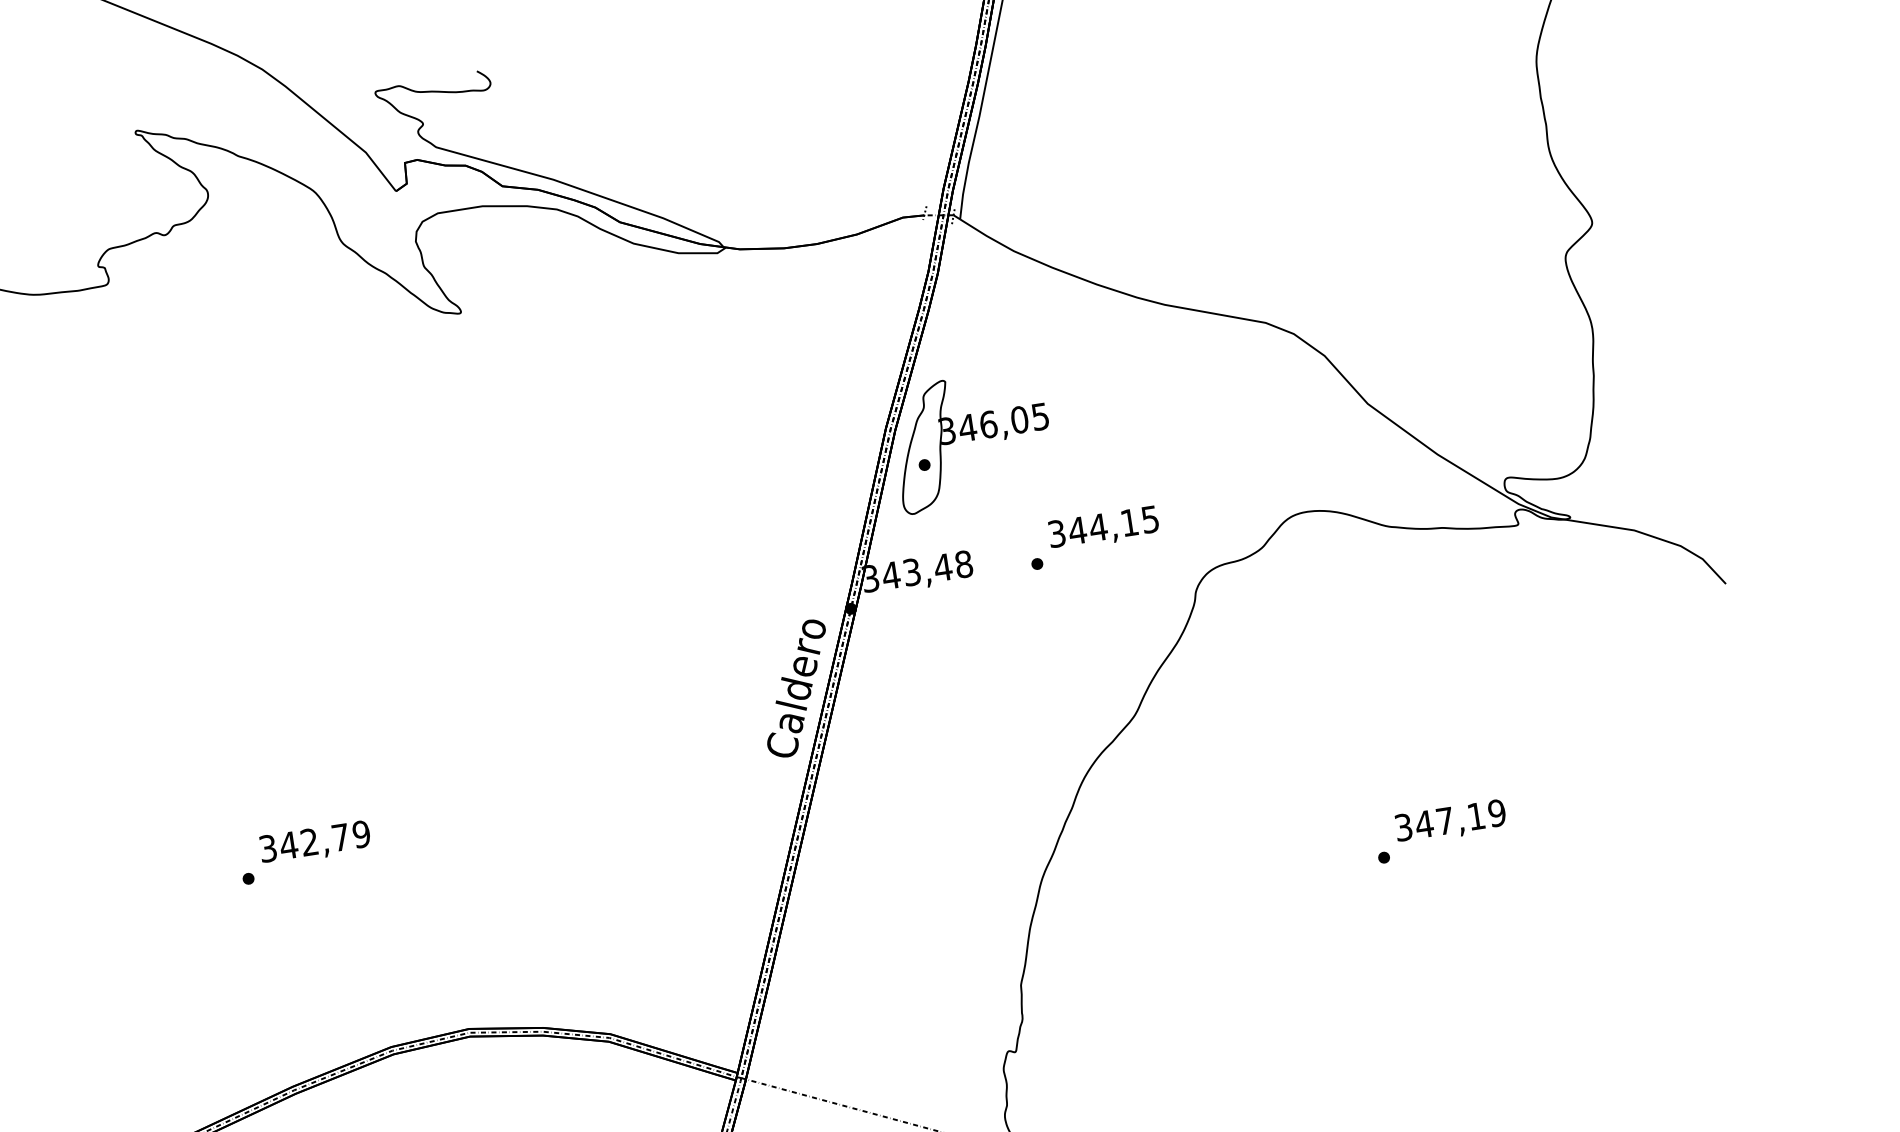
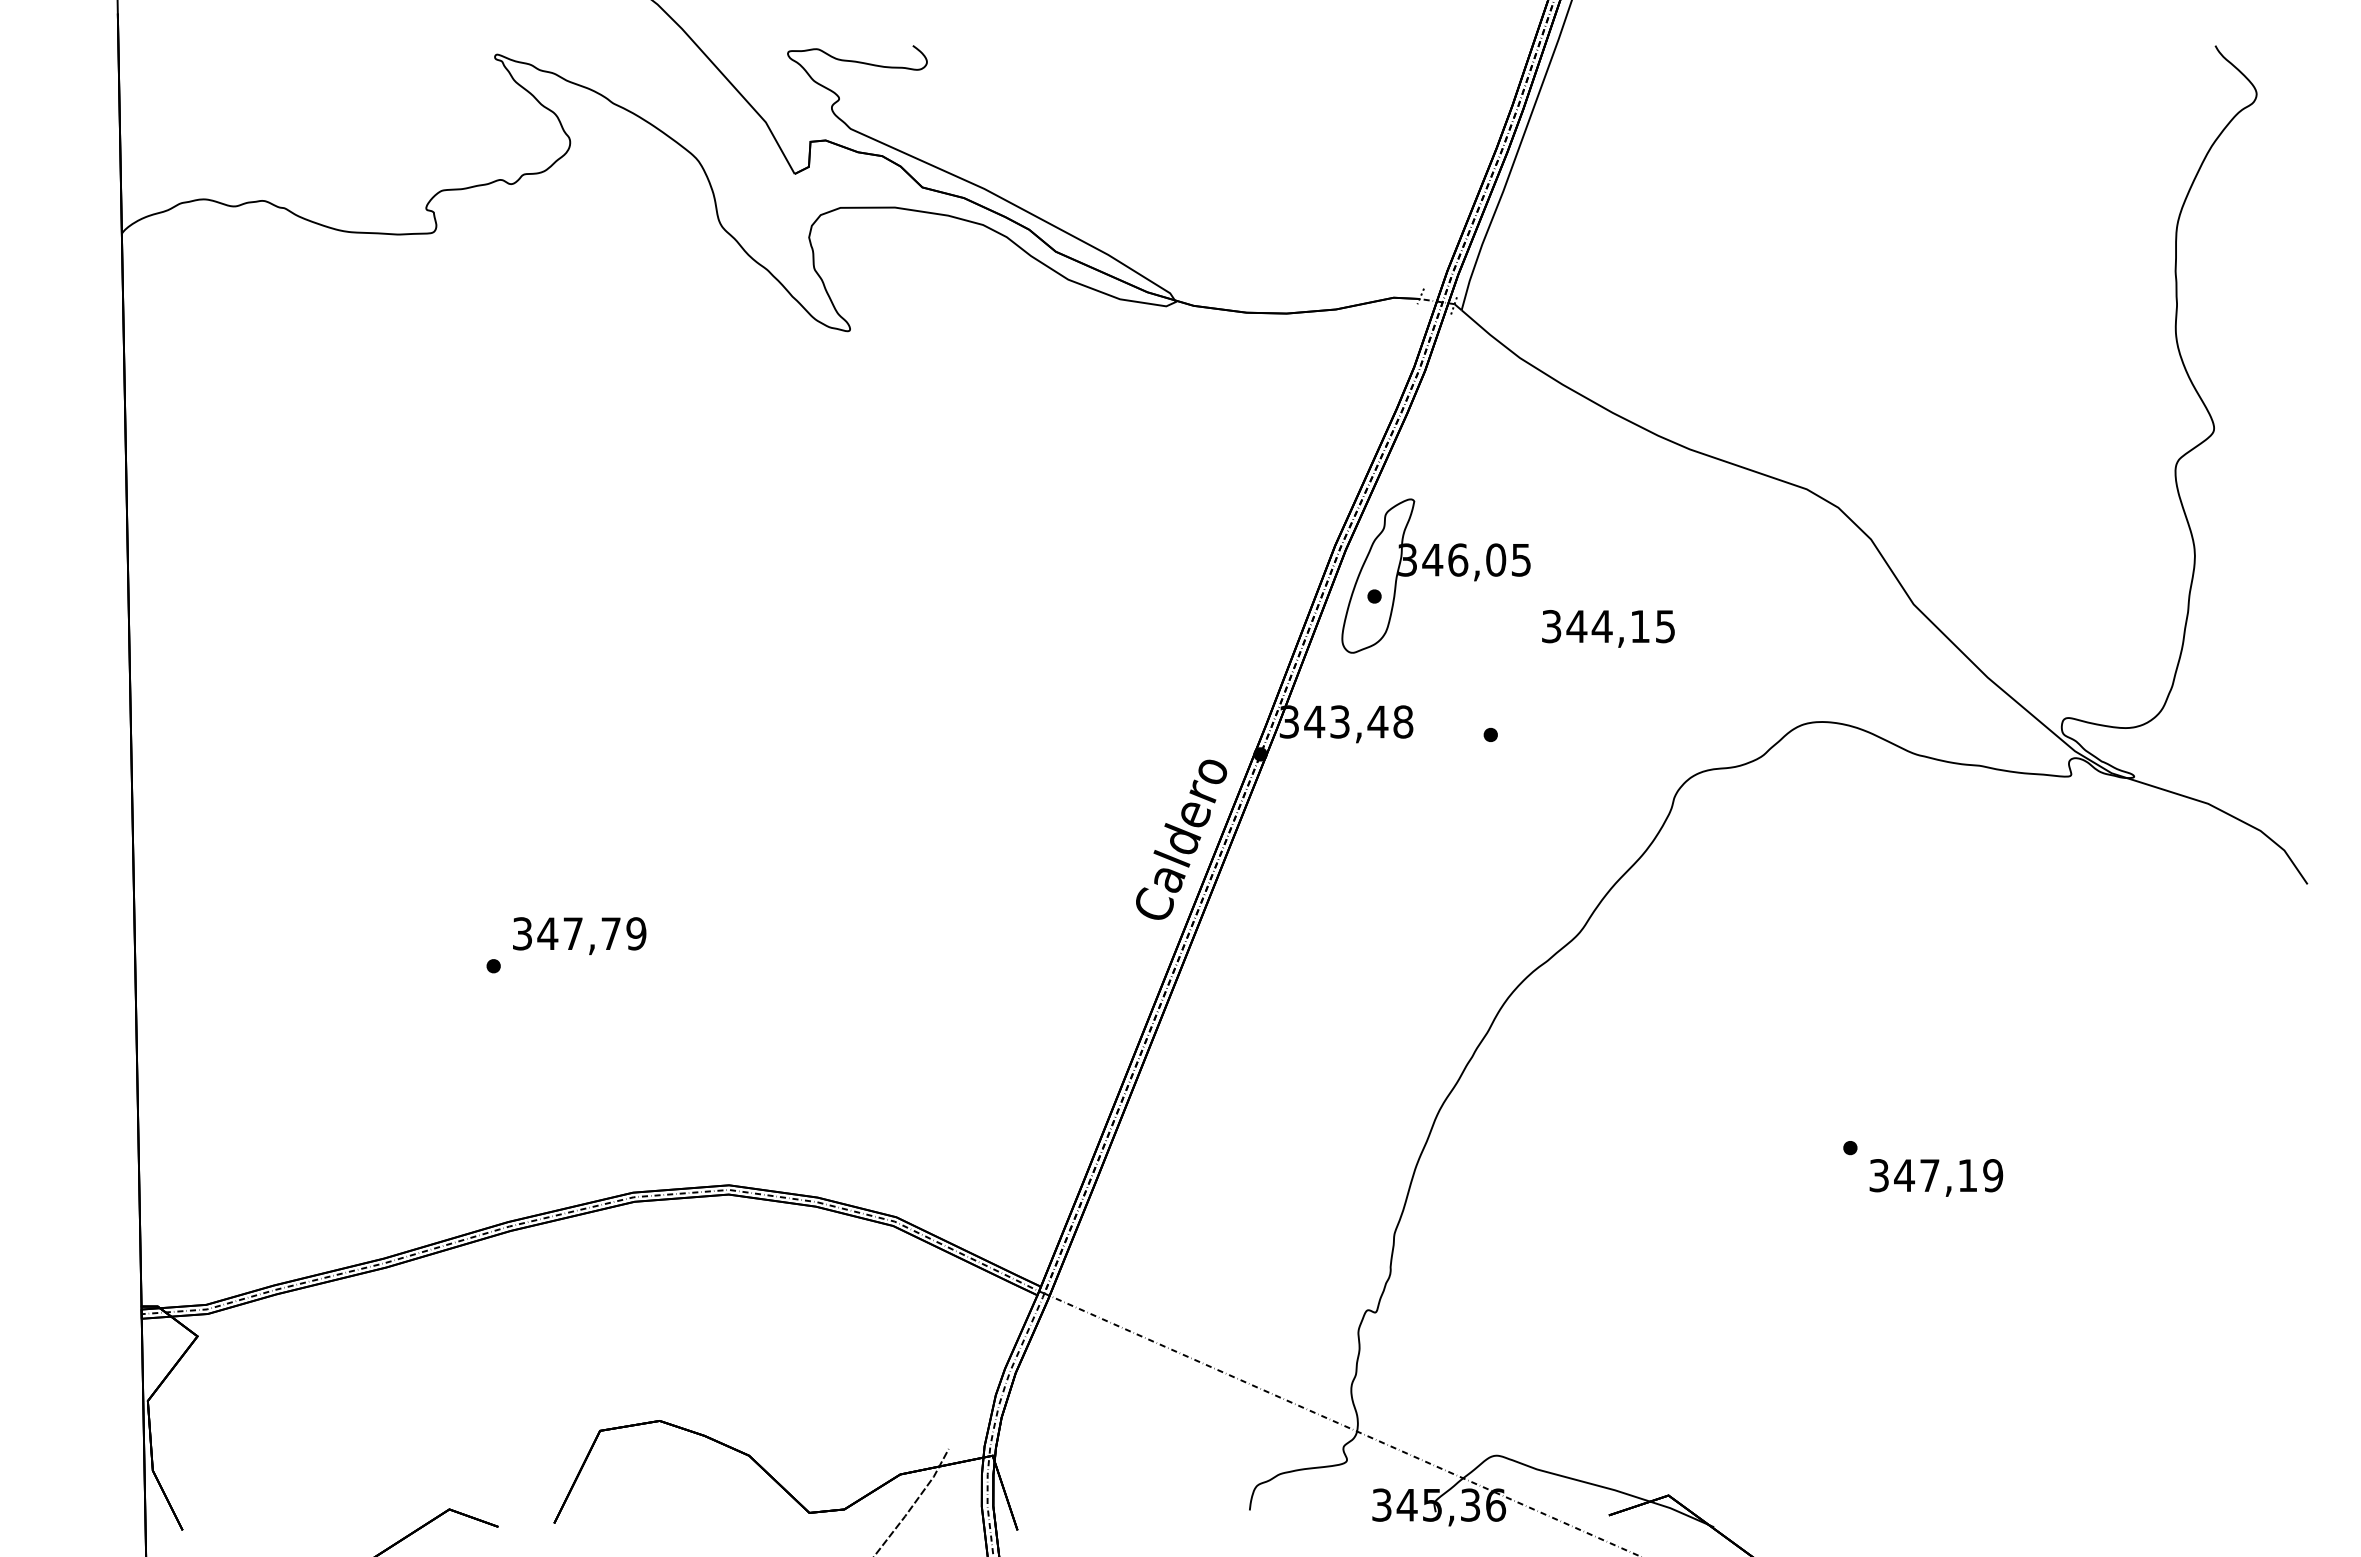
text: (1103, 528) -> (1608, 628), moved
text: (1450, 821) -> (1936, 1177), moved
text: (309, 842) -> (572, 933), 342,79 -> 347,79

